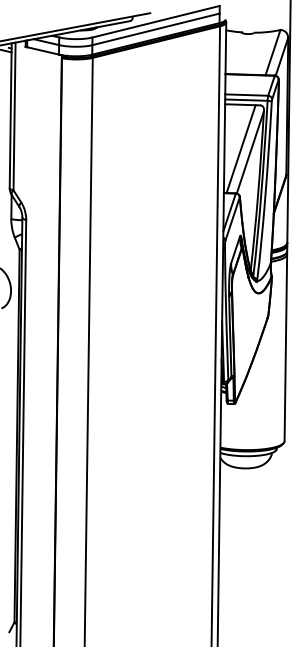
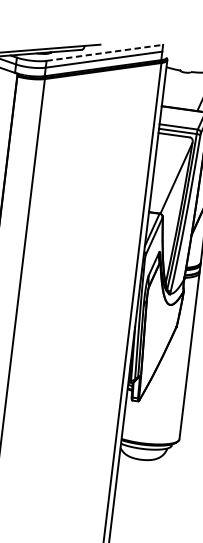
line: (156, 21) -> (105, 52), solid -> dashed
line: (240, 149) -> (167, 174), removed

